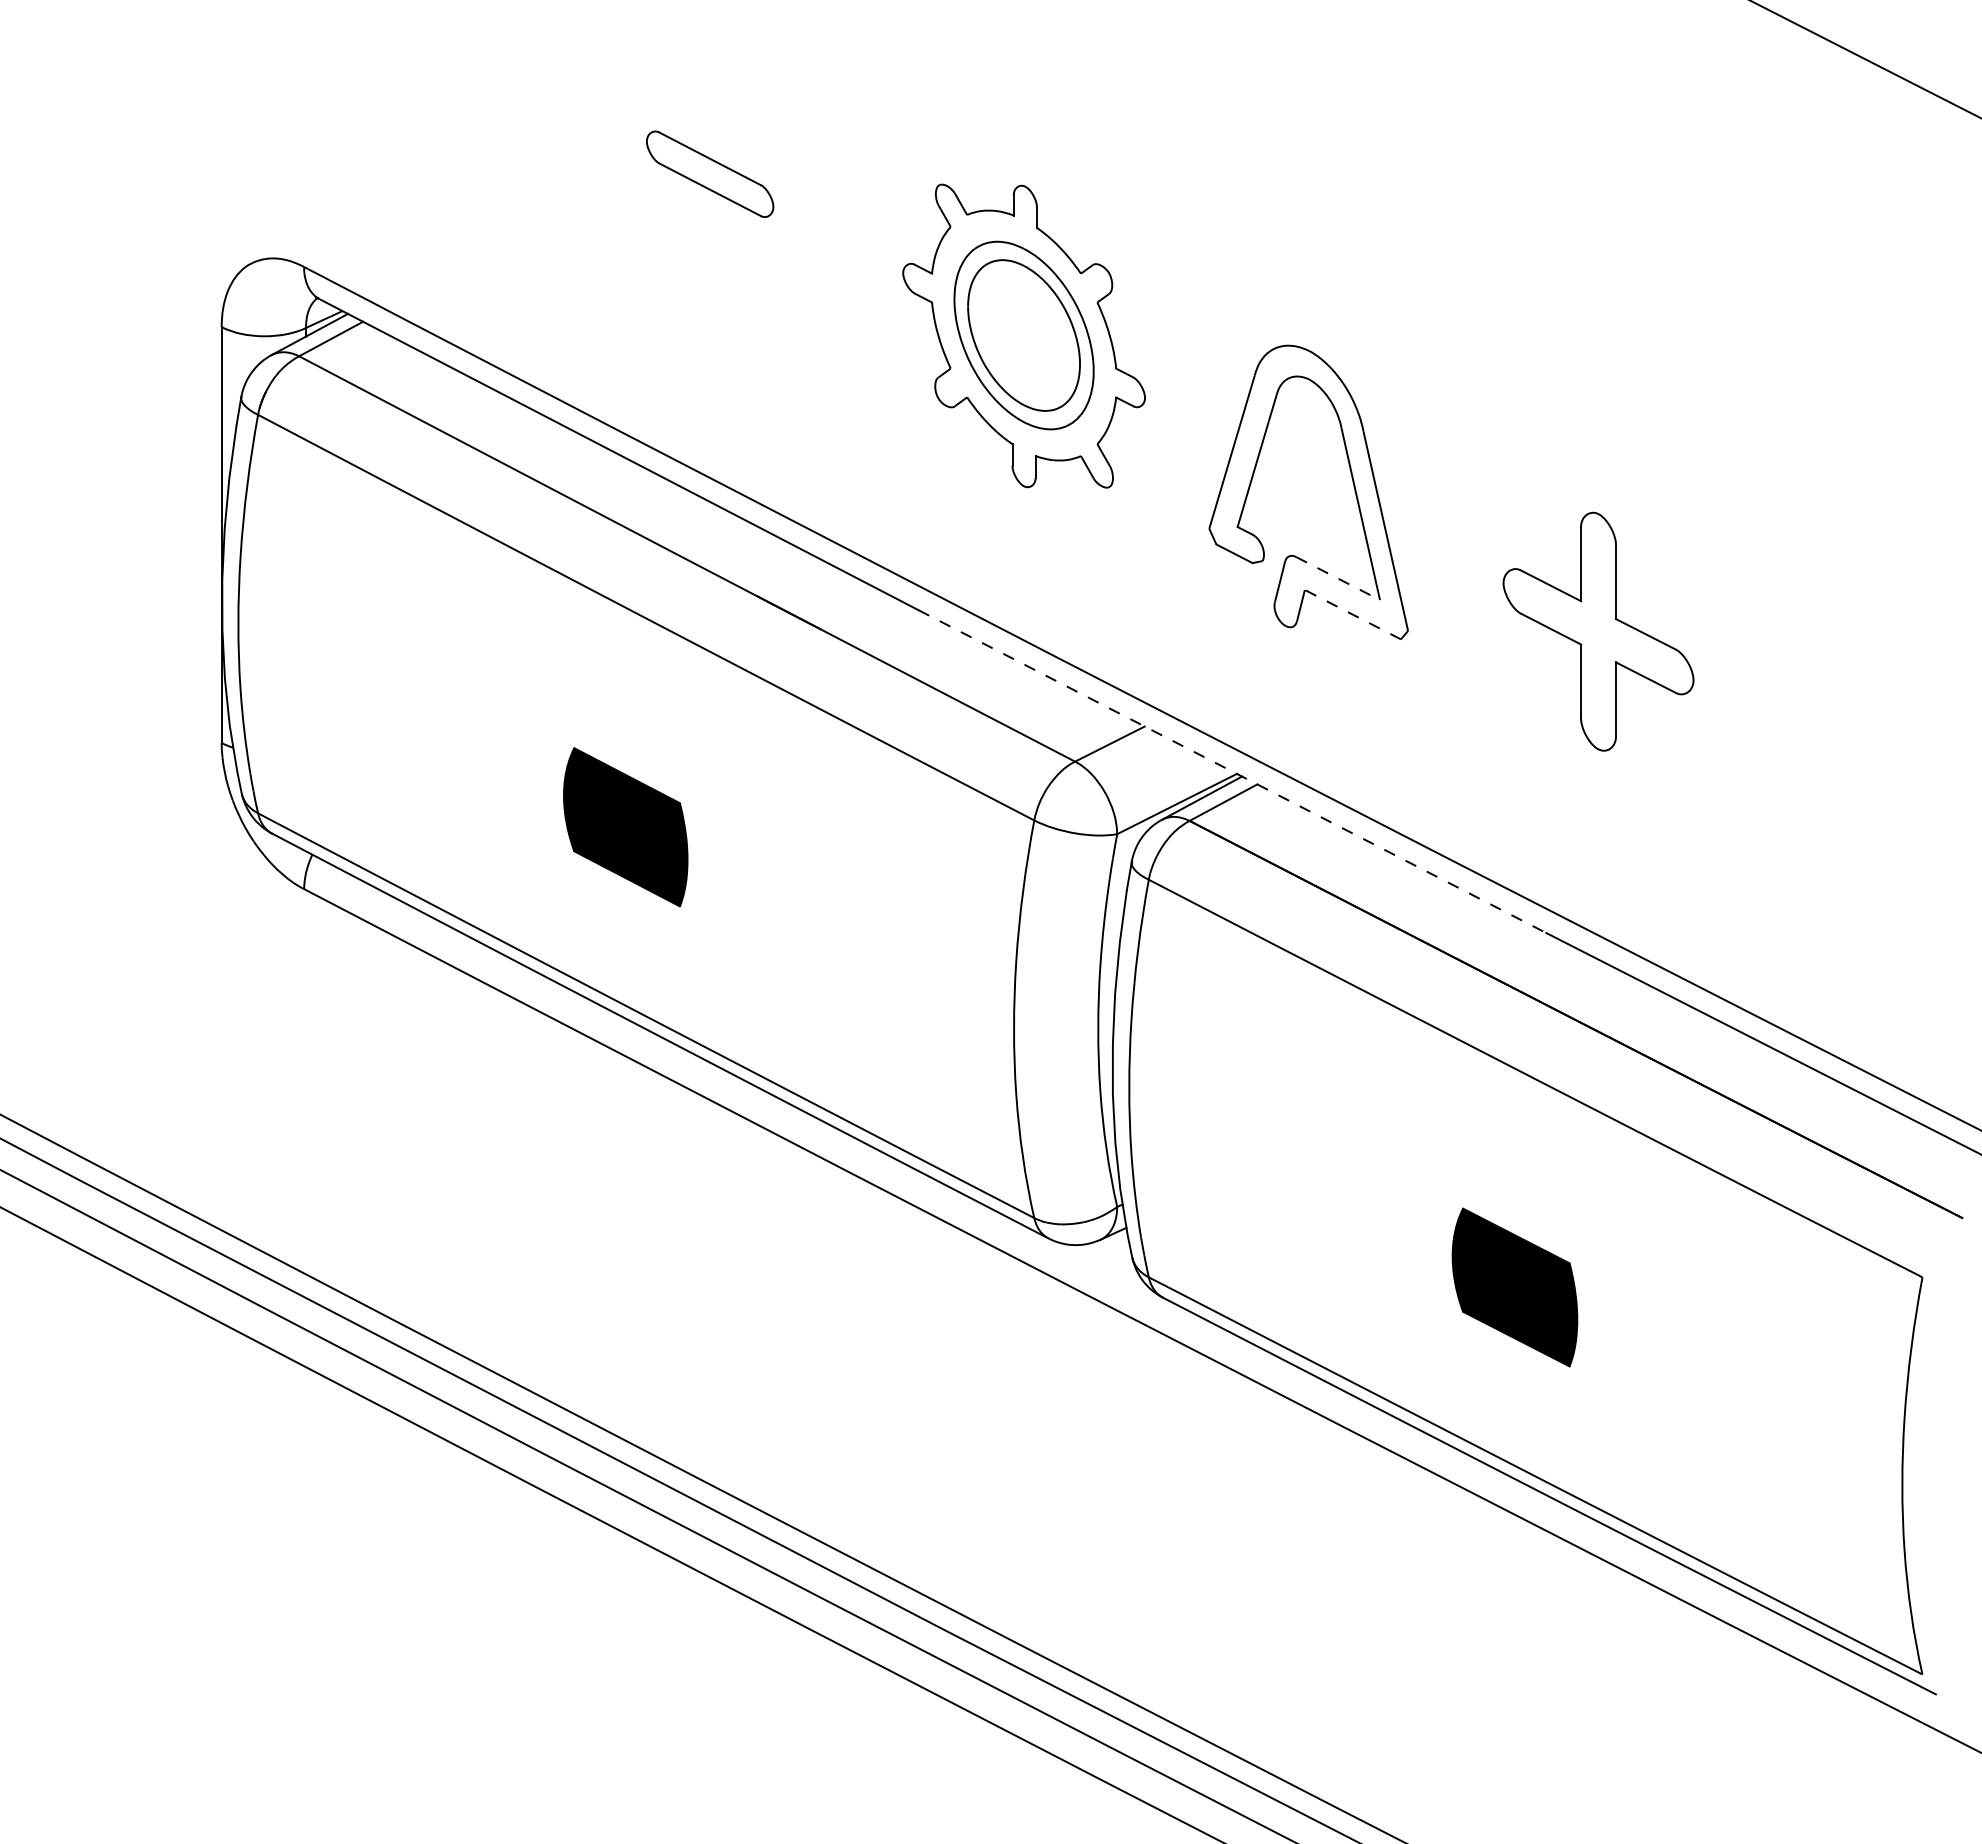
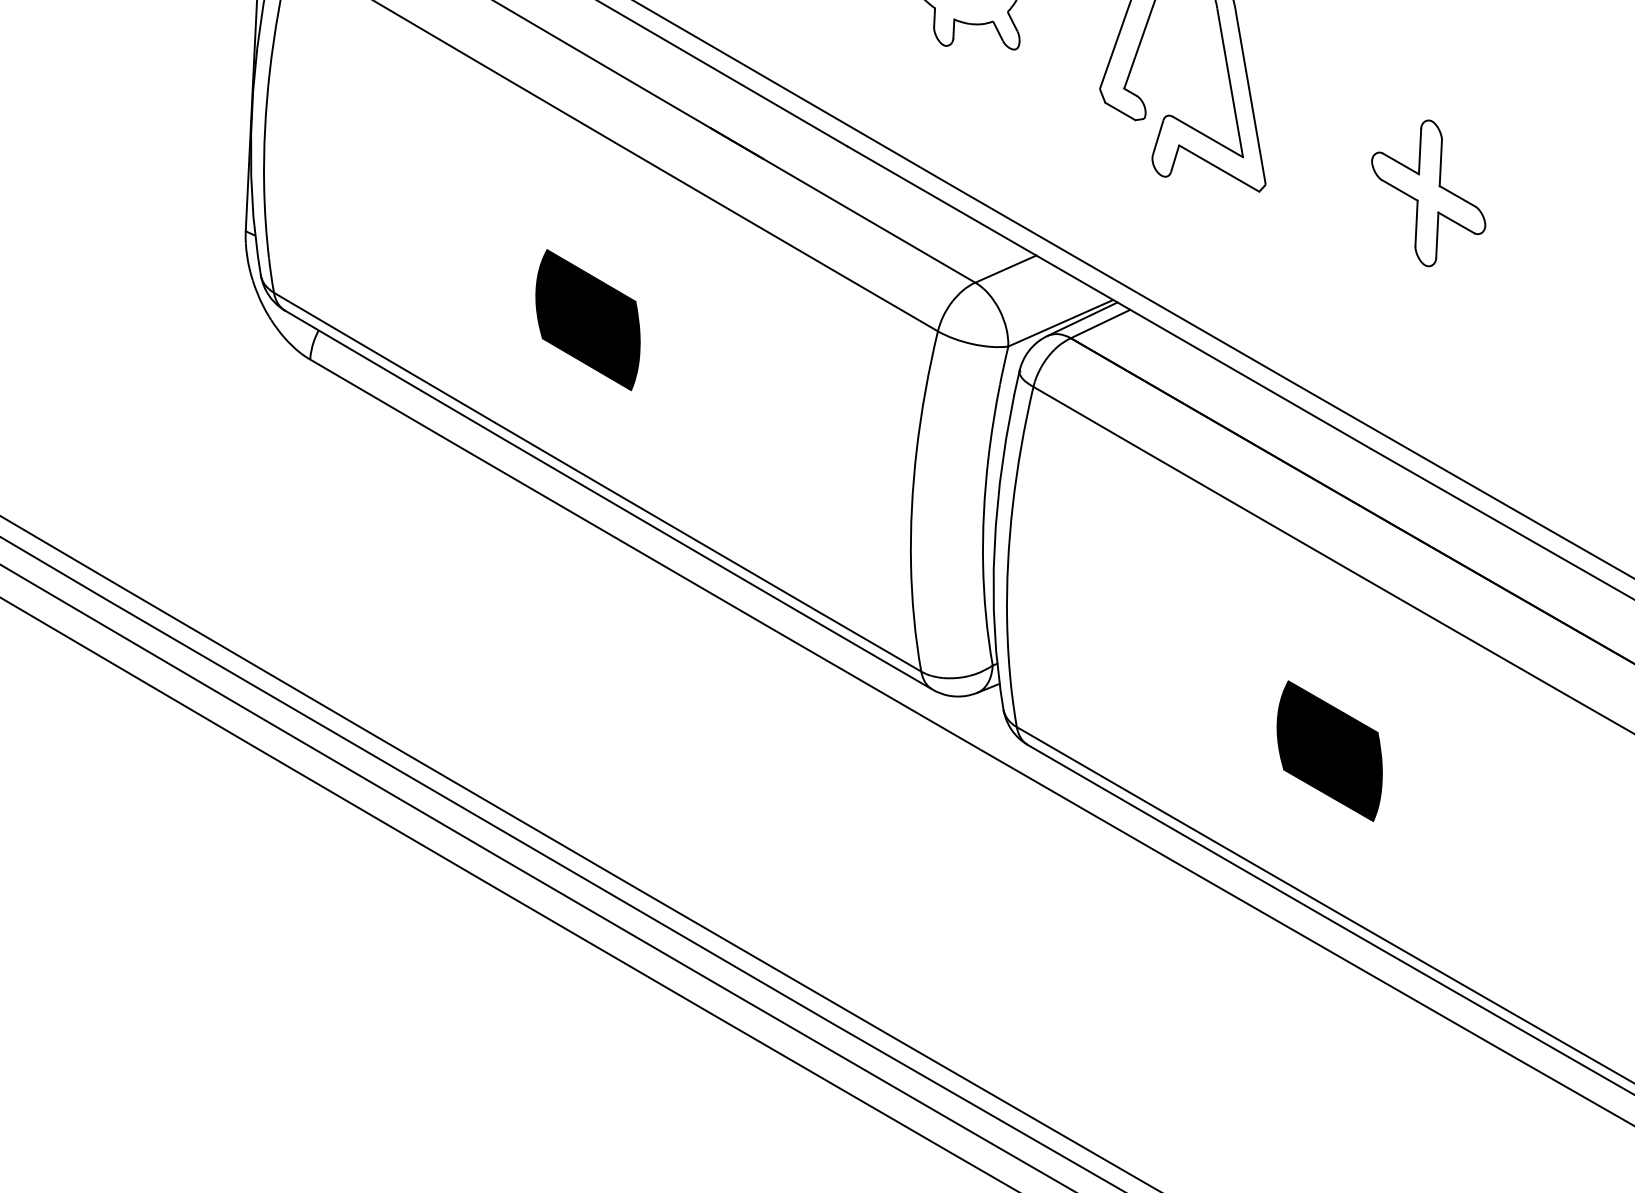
line: (1338, 578) -> (1208, 137), dashed -> solid
line: (1352, 614) -> (1218, 168), dashed -> solid
part: (1598, 631) -> (1428, 193), size x0.71
line: (1232, 771) -> (1109, 297), dashed -> solid

